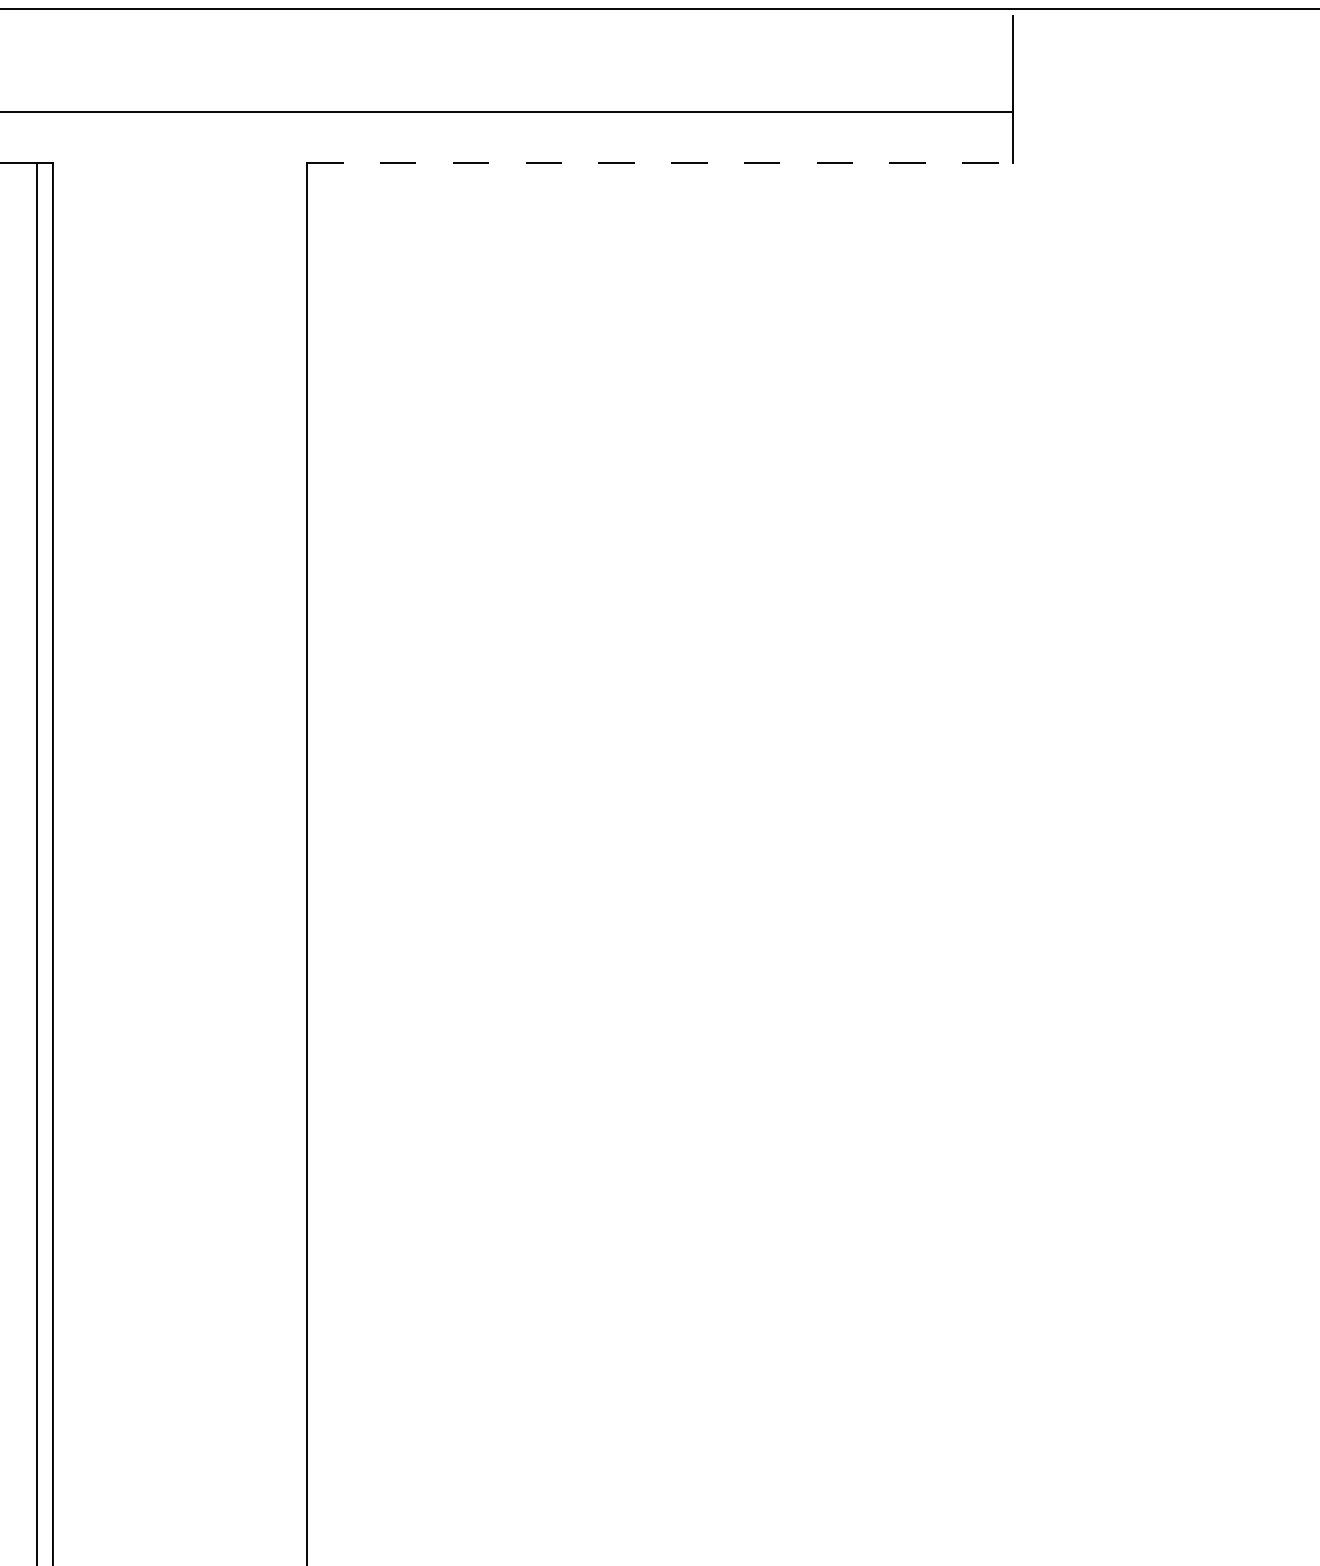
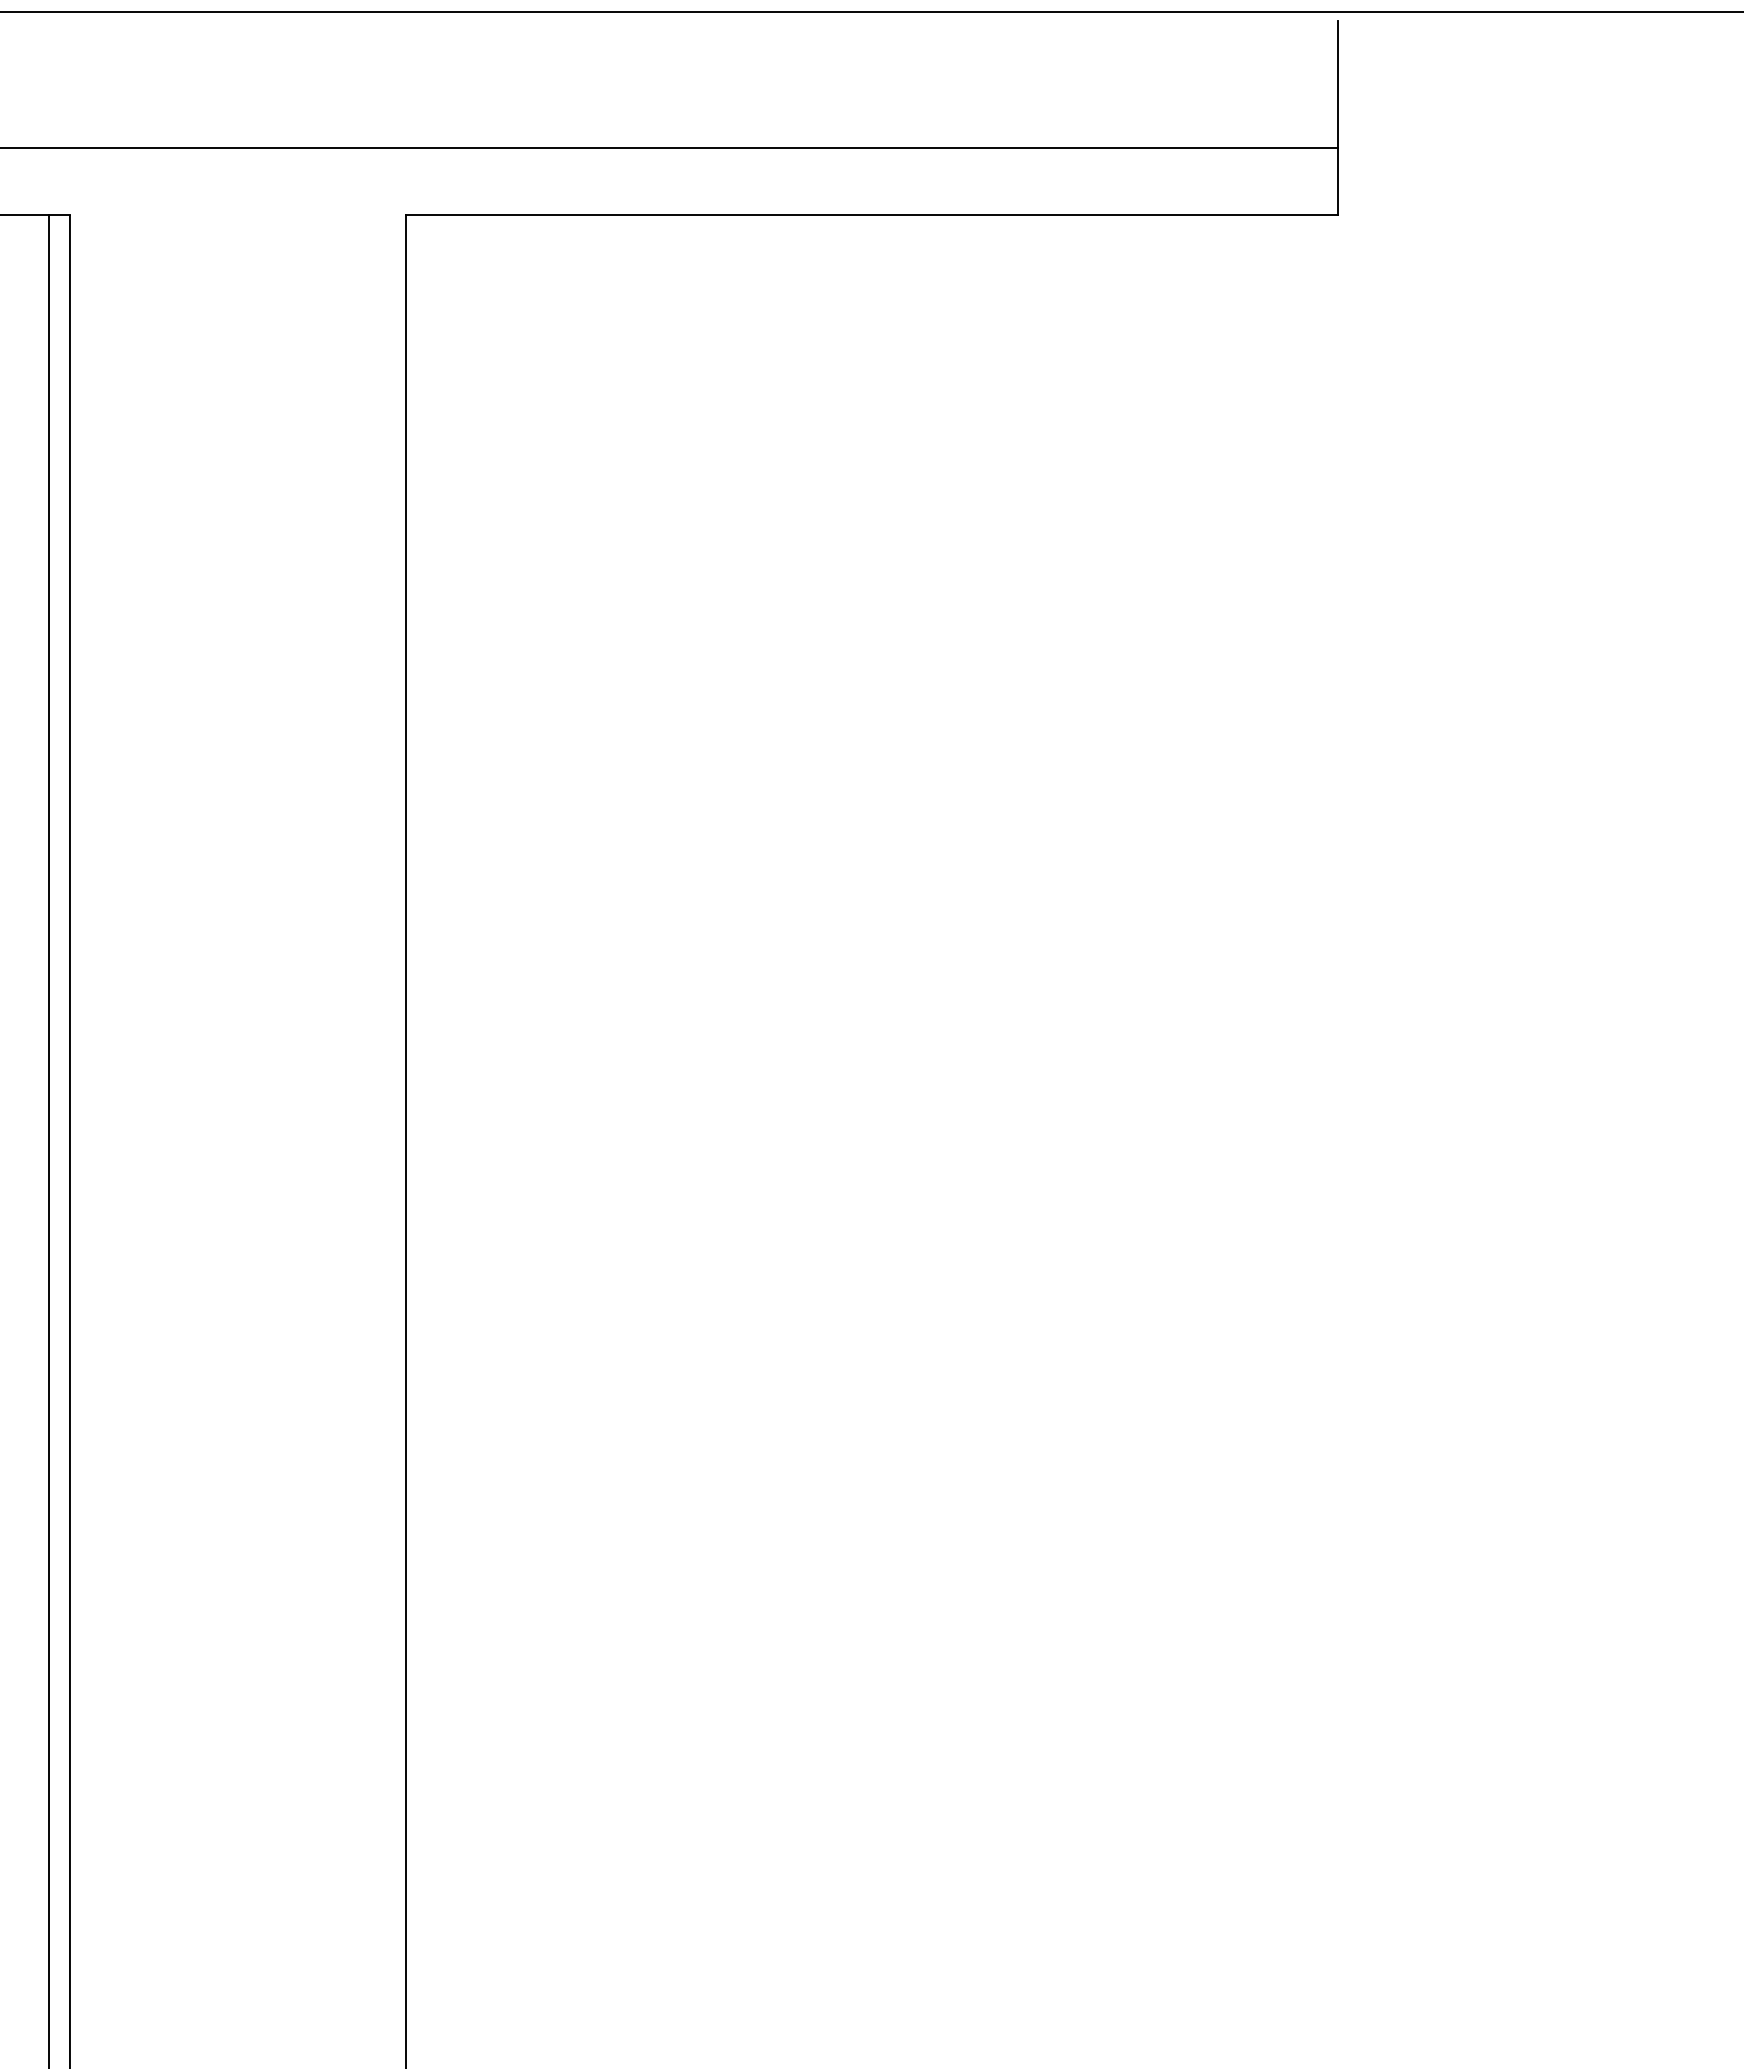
line: (660, 162) -> (872, 214), dashed -> solid

